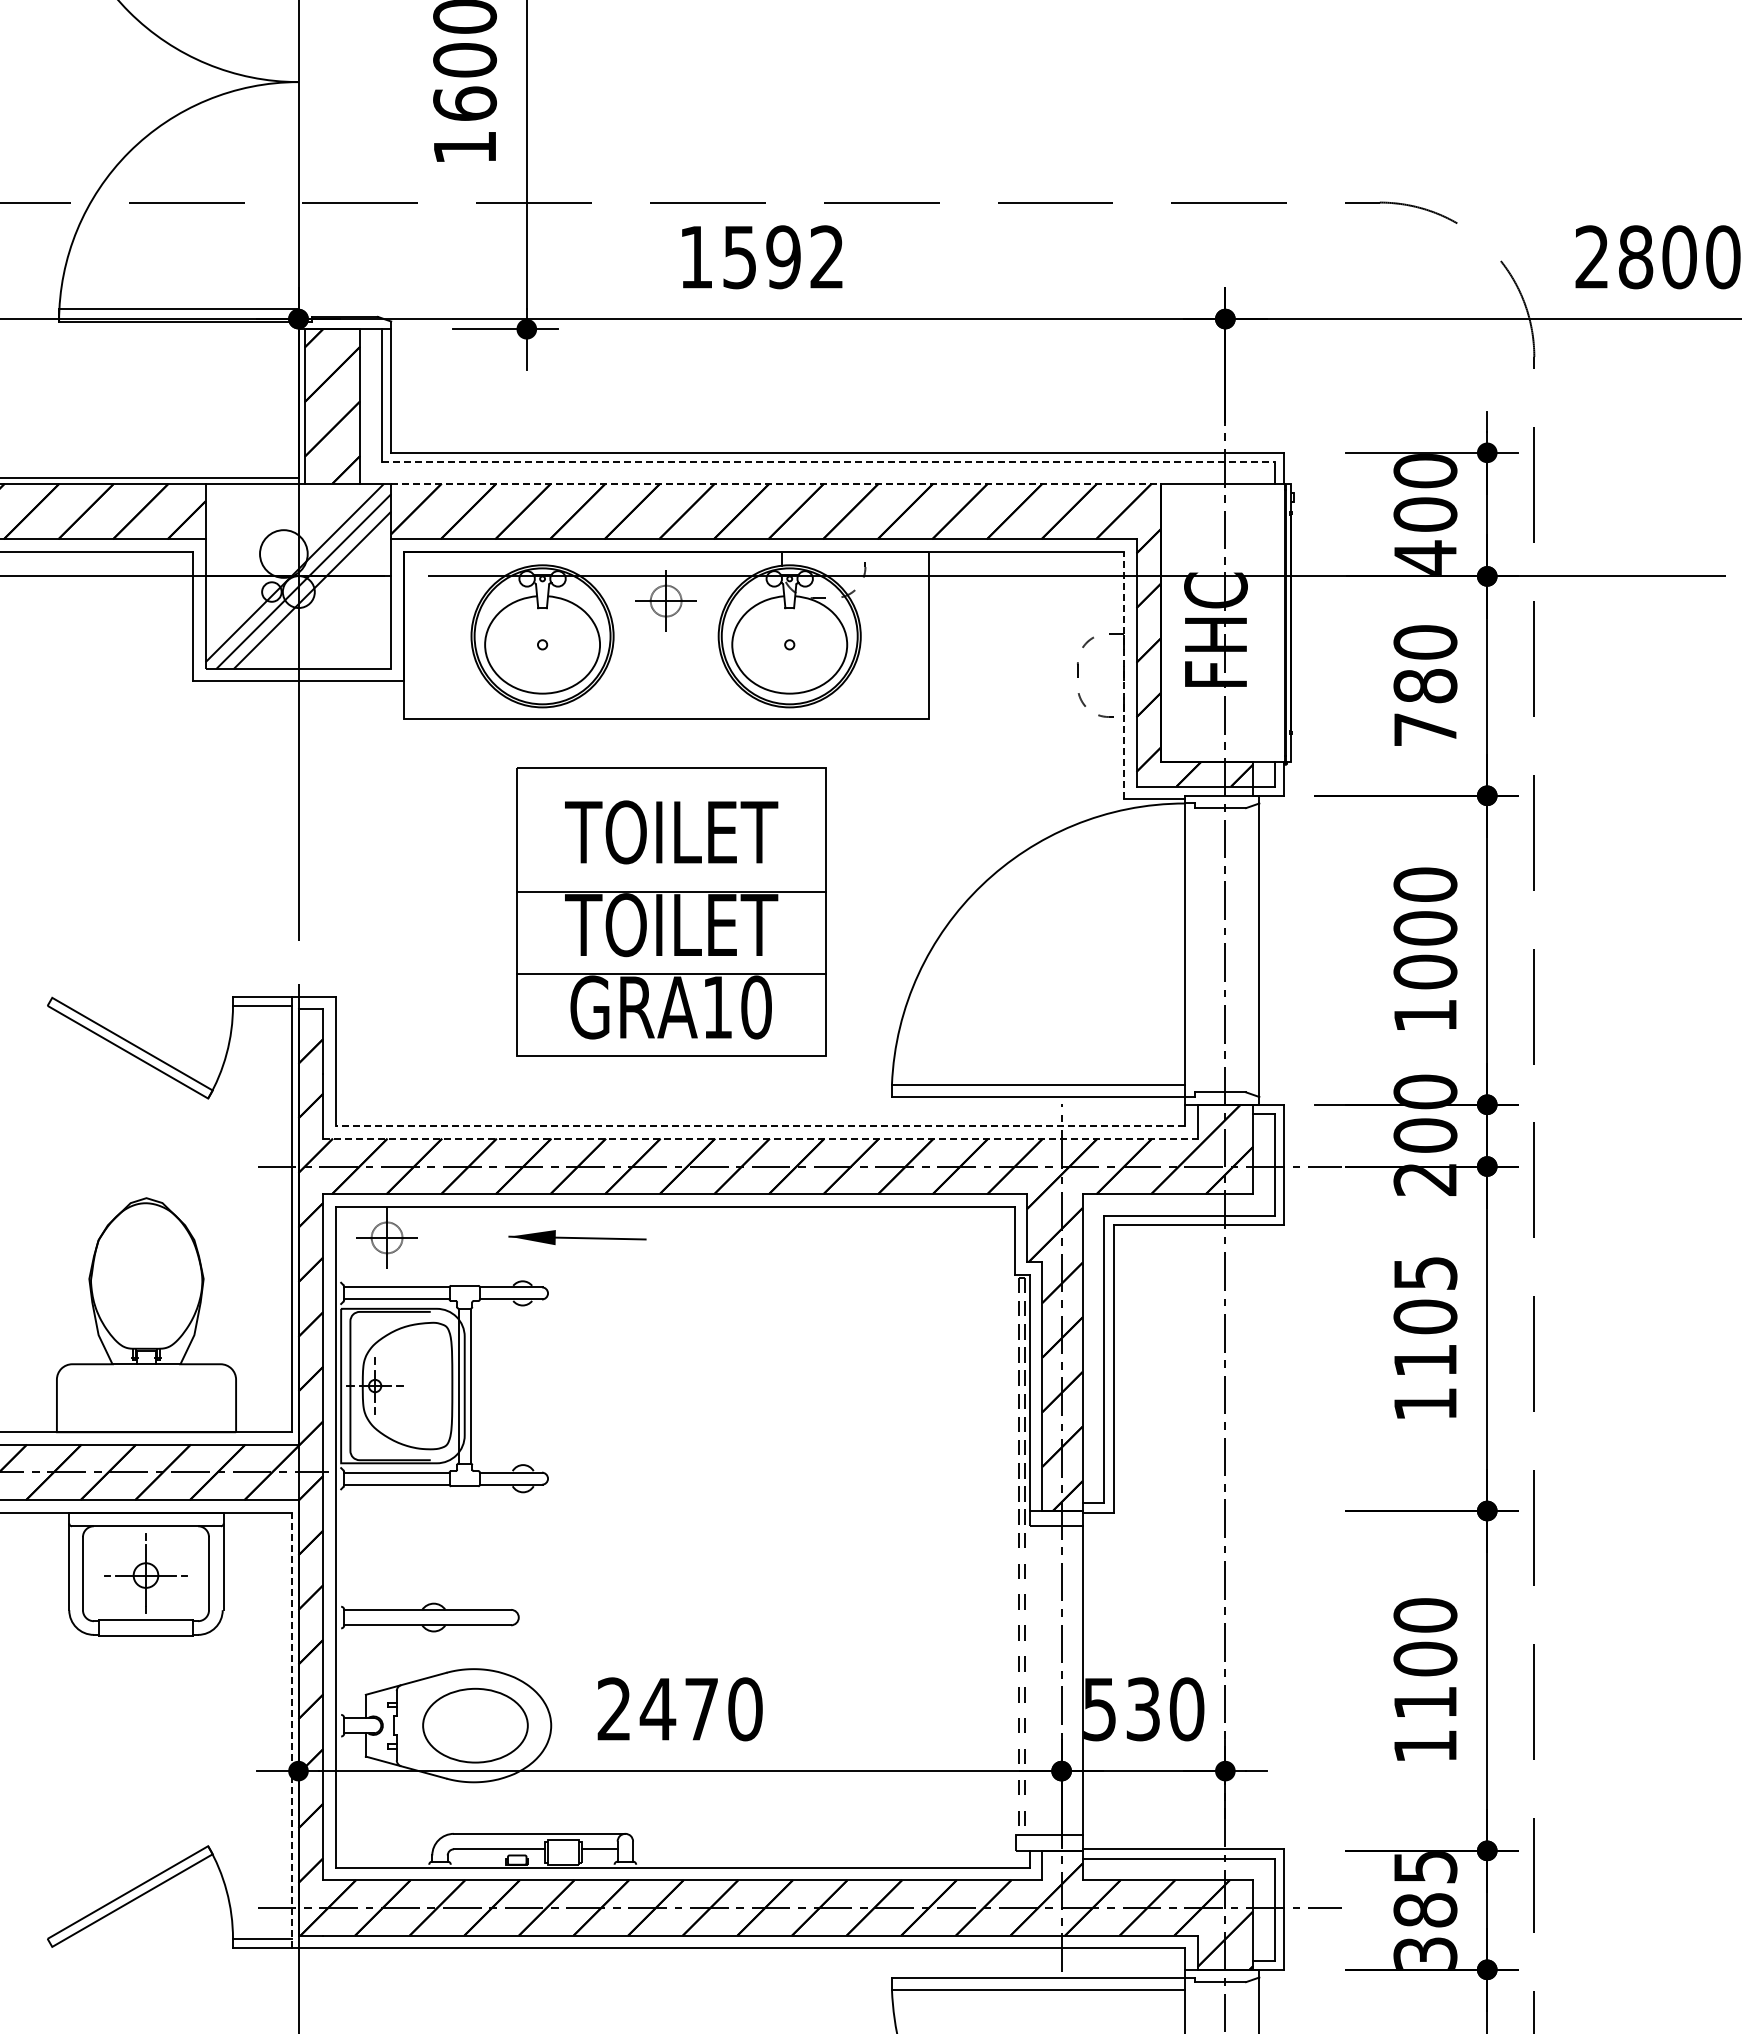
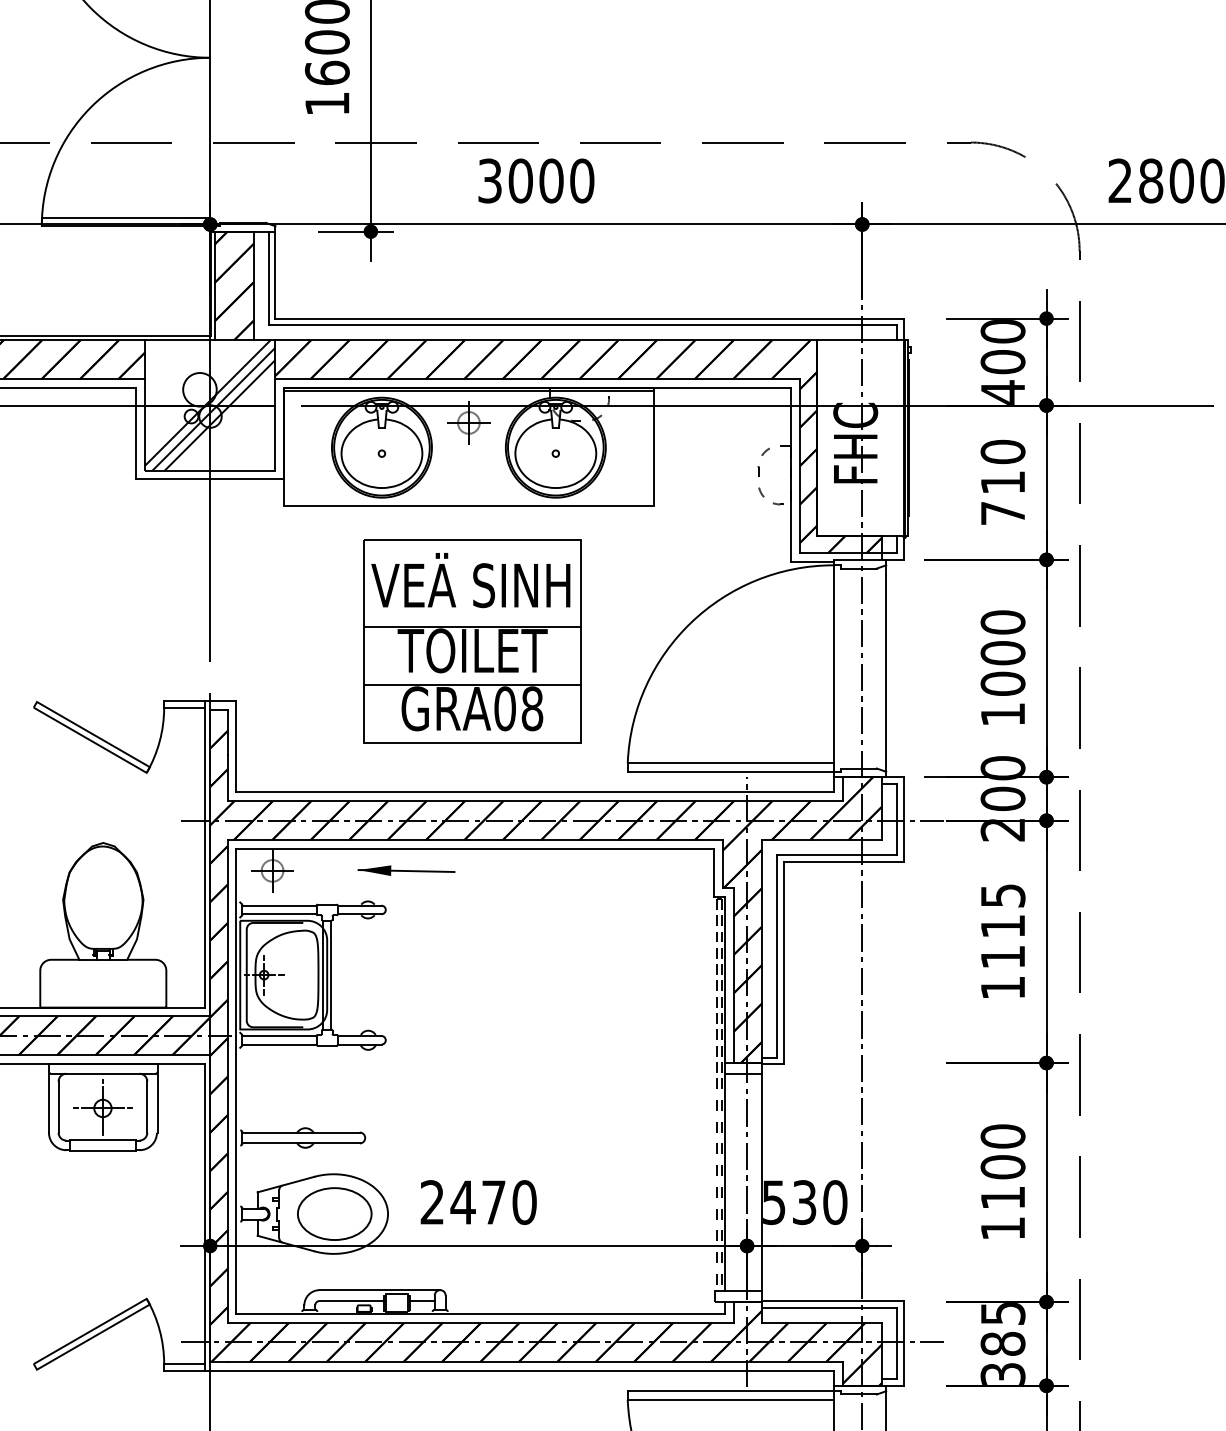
text: (761, 257) -> (535, 181), 1592 -> 3000
line: (828, 462) -> (583, 325), dashed -> solid
line: (776, 483) -> (546, 340), dashed -> solid
line: (665, 556) -> (468, 391), added
line: (1124, 675) -> (791, 475), dashed -> solid
text: (1425, 686) -> (1003, 482), 780 -> 710
text: (668, 825) -> (470, 580), TOILET -> VEÄ SINH
text: (736, 1007) -> (518, 708), GRA10 -> GRA08
line: (760, 1126) -> (535, 792), dashed -> solid
line: (760, 1138) -> (535, 800), dashed -> solid
text: (1425, 1316) -> (1003, 926), 1105 -> 1115
line: (1030, 1680) -> (725, 1182), added
line: (291, 1730) -> (205, 1217), dashed -> solid

